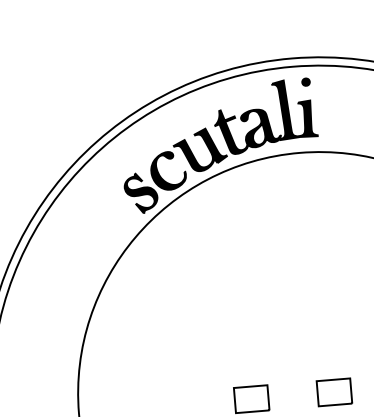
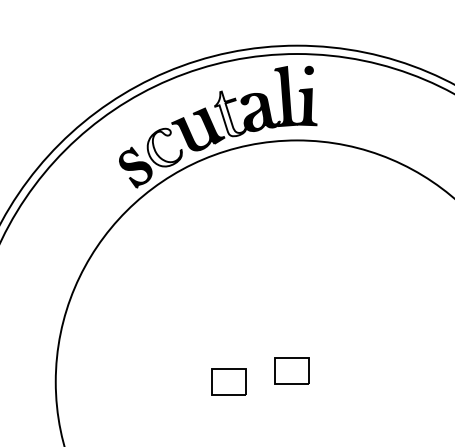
fill: (231, 131) -> (230, 113), removed
fill: (168, 170) -> (164, 147), removed
part: (333, 391) -> (291, 370), moved

